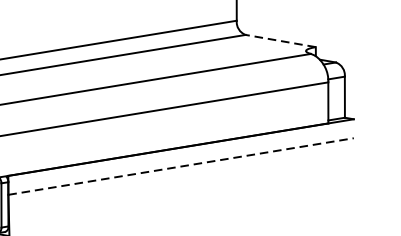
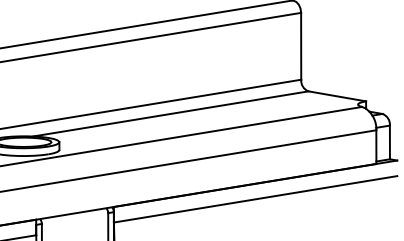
line: (279, 41) -> (336, 96), dashed -> solid
line: (180, 166) -> (255, 199), dashed -> solid

